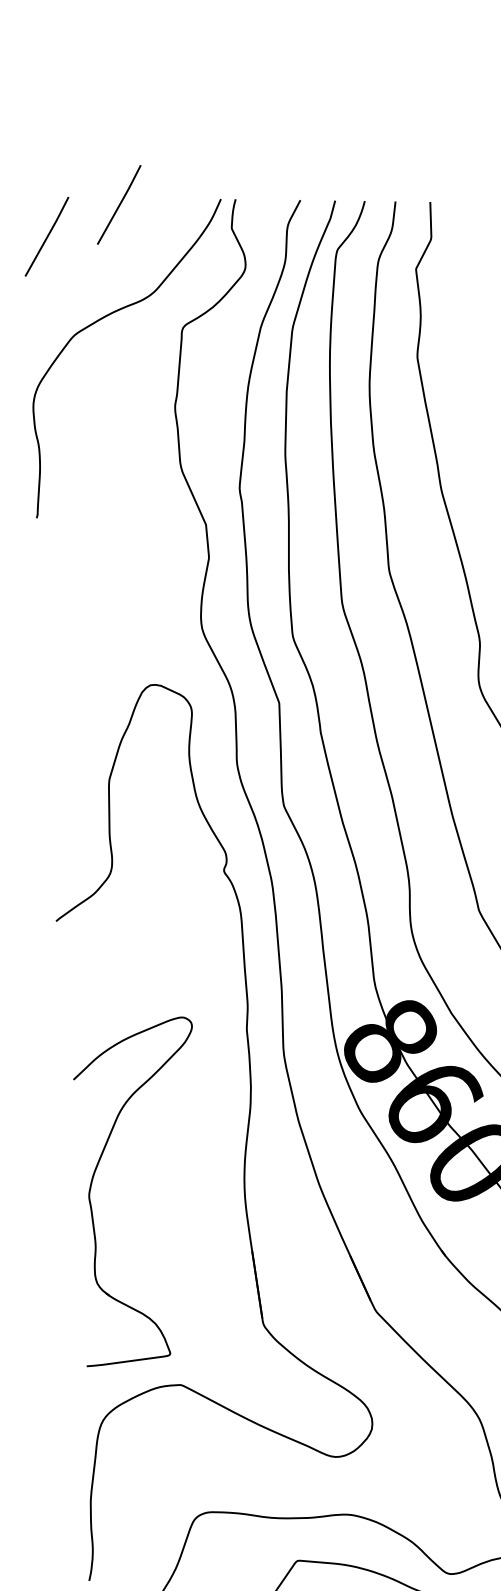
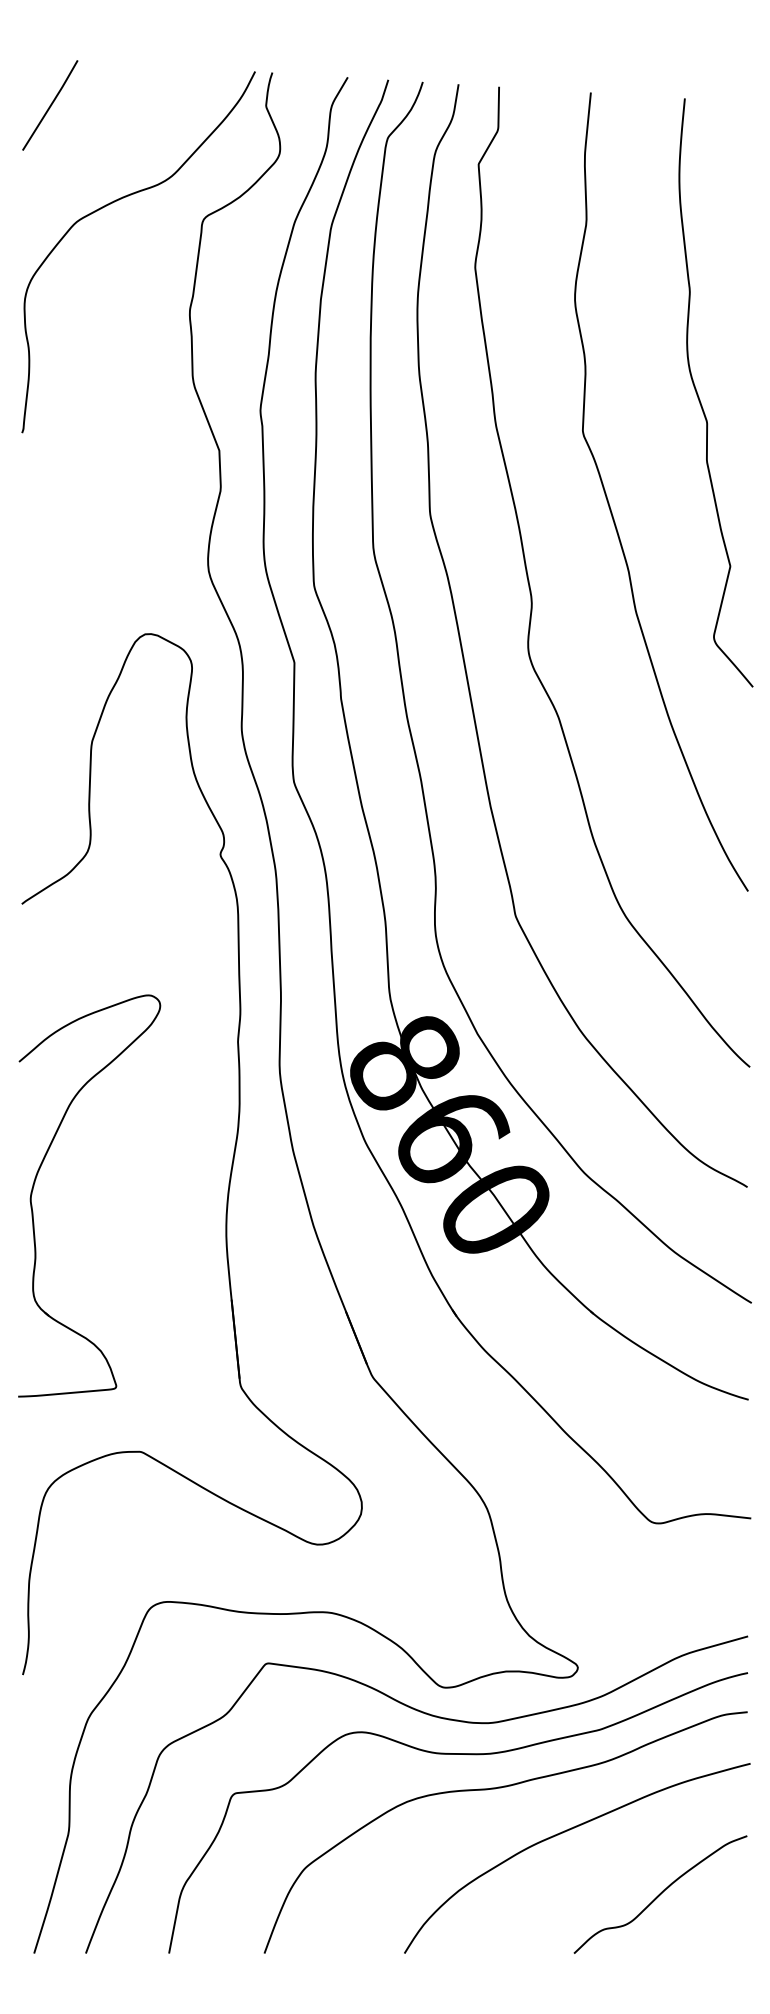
line: (119, 204) -> (136, 72), removed
part: (94, 1177) -> (37, 1176), moved

